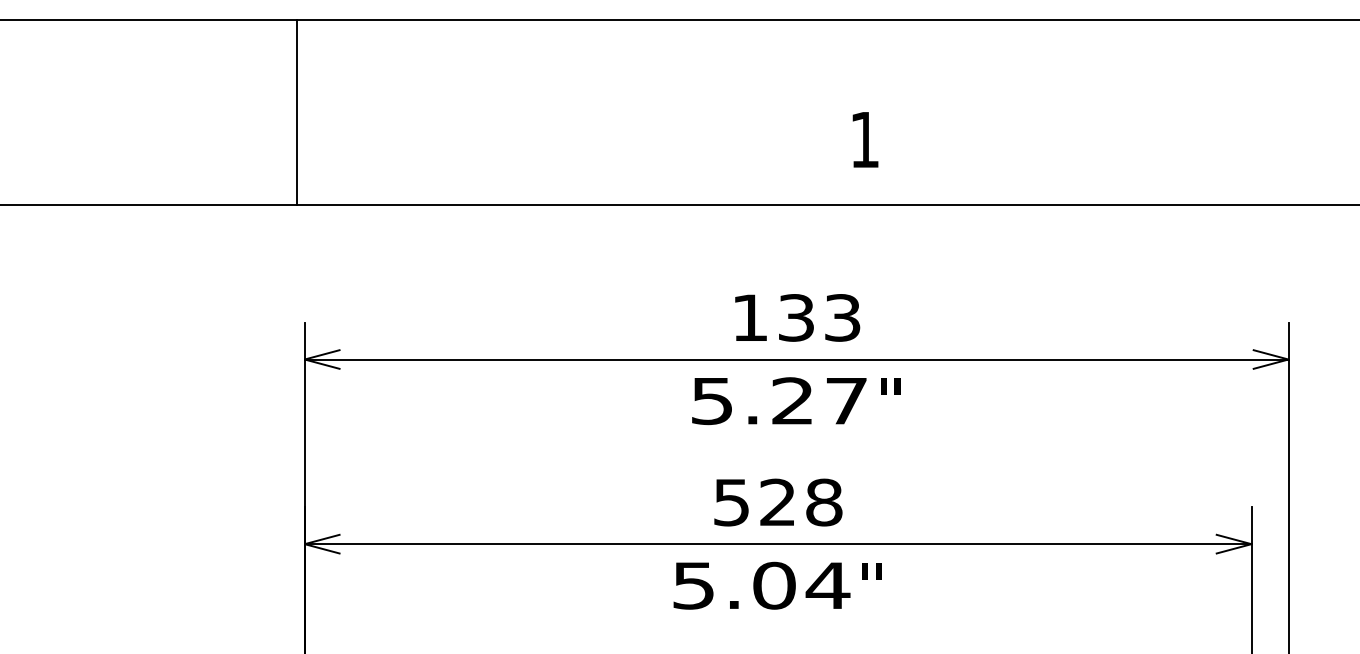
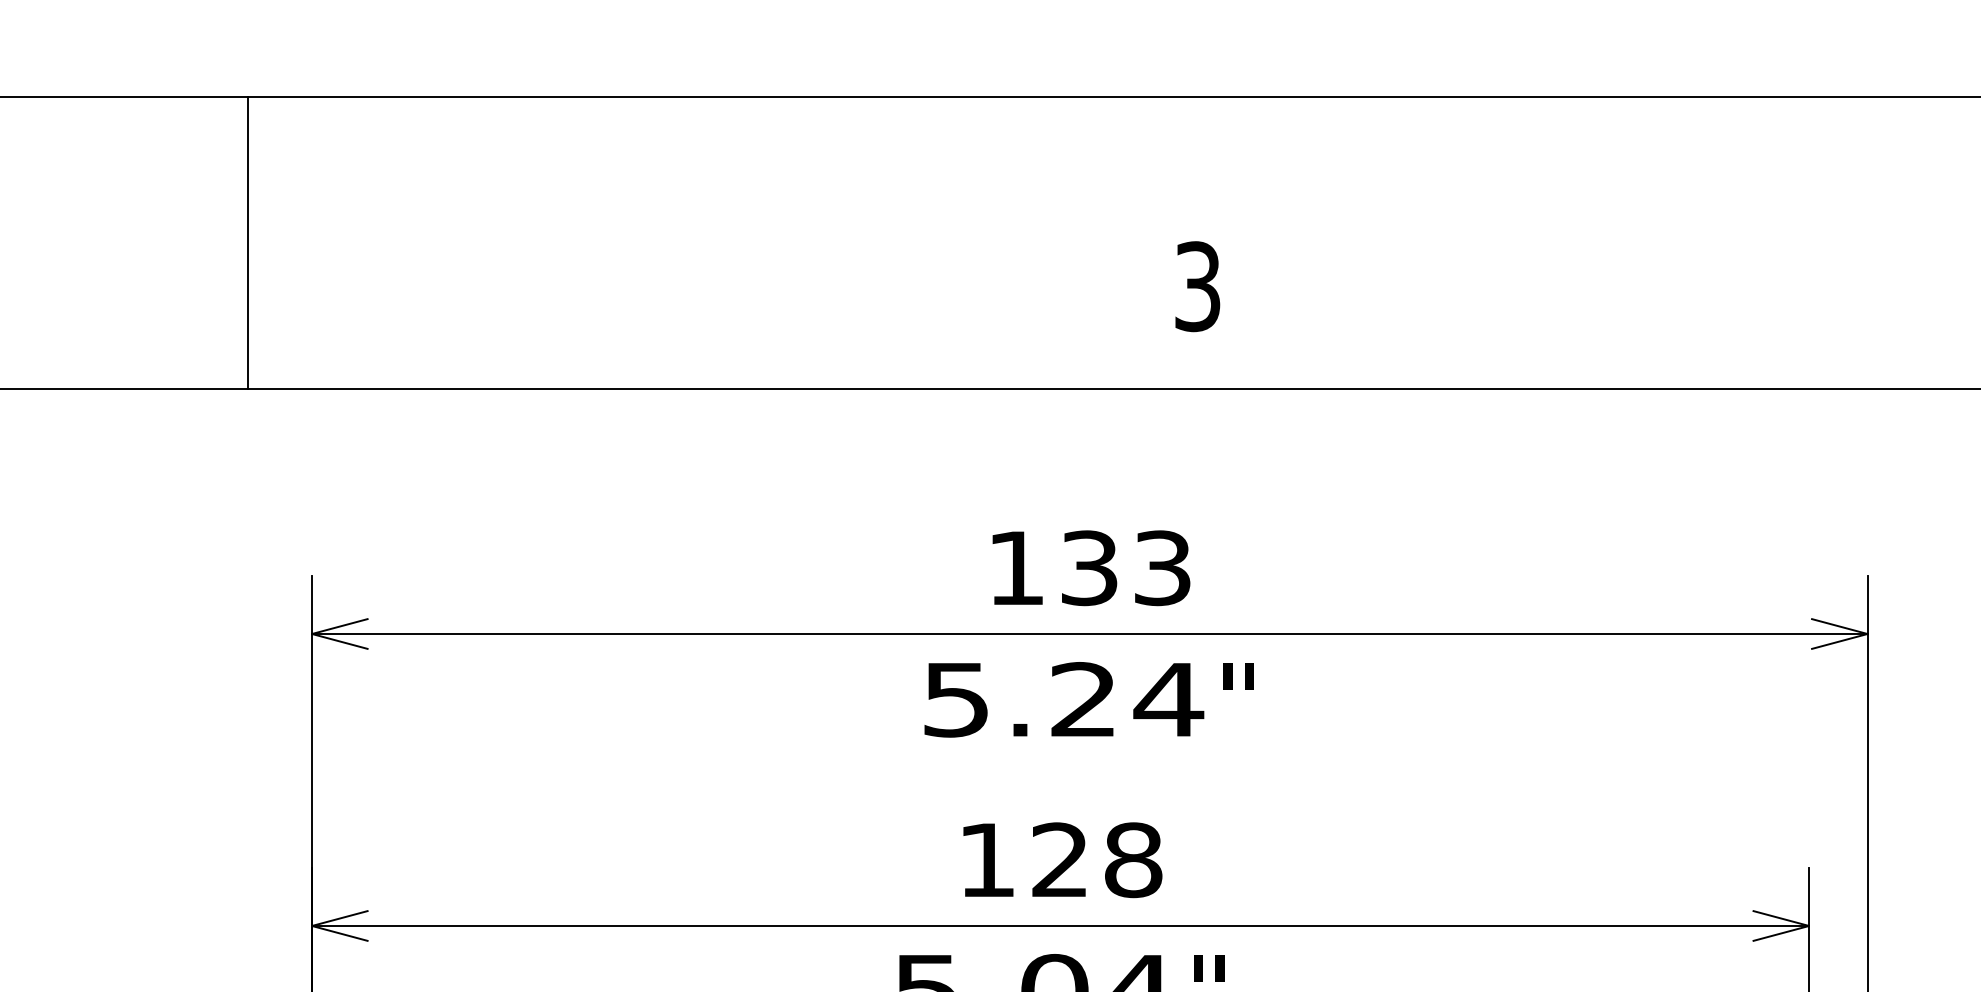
line: (296, 111) -> (248, 241), moved
text: (864, 139) -> (1197, 286), 1 -> 3
text: (846, 401) -> (1168, 700), 5.27 -> 5.24
text: (731, 502) -> (986, 860), 528 -> 128

